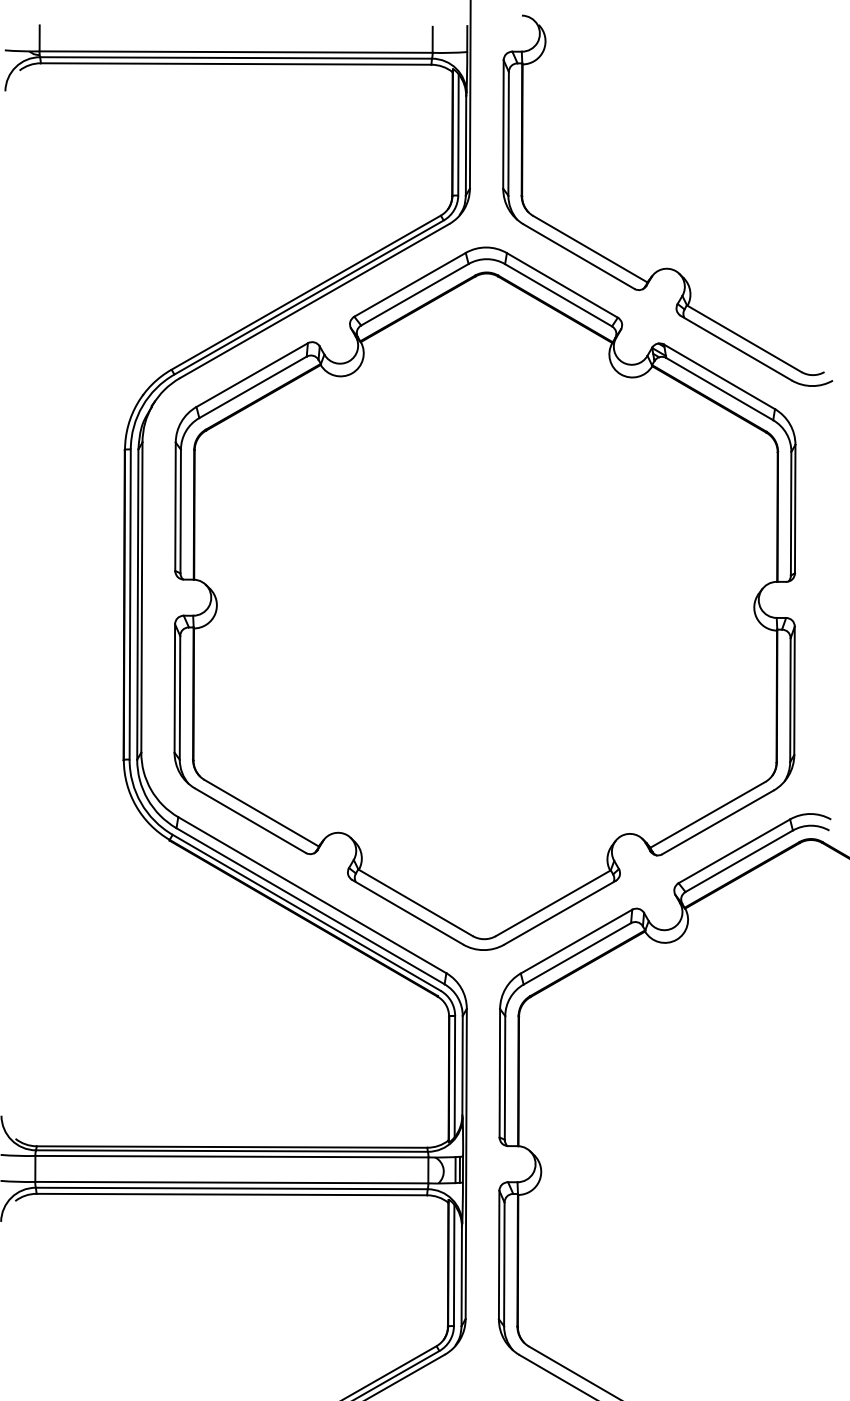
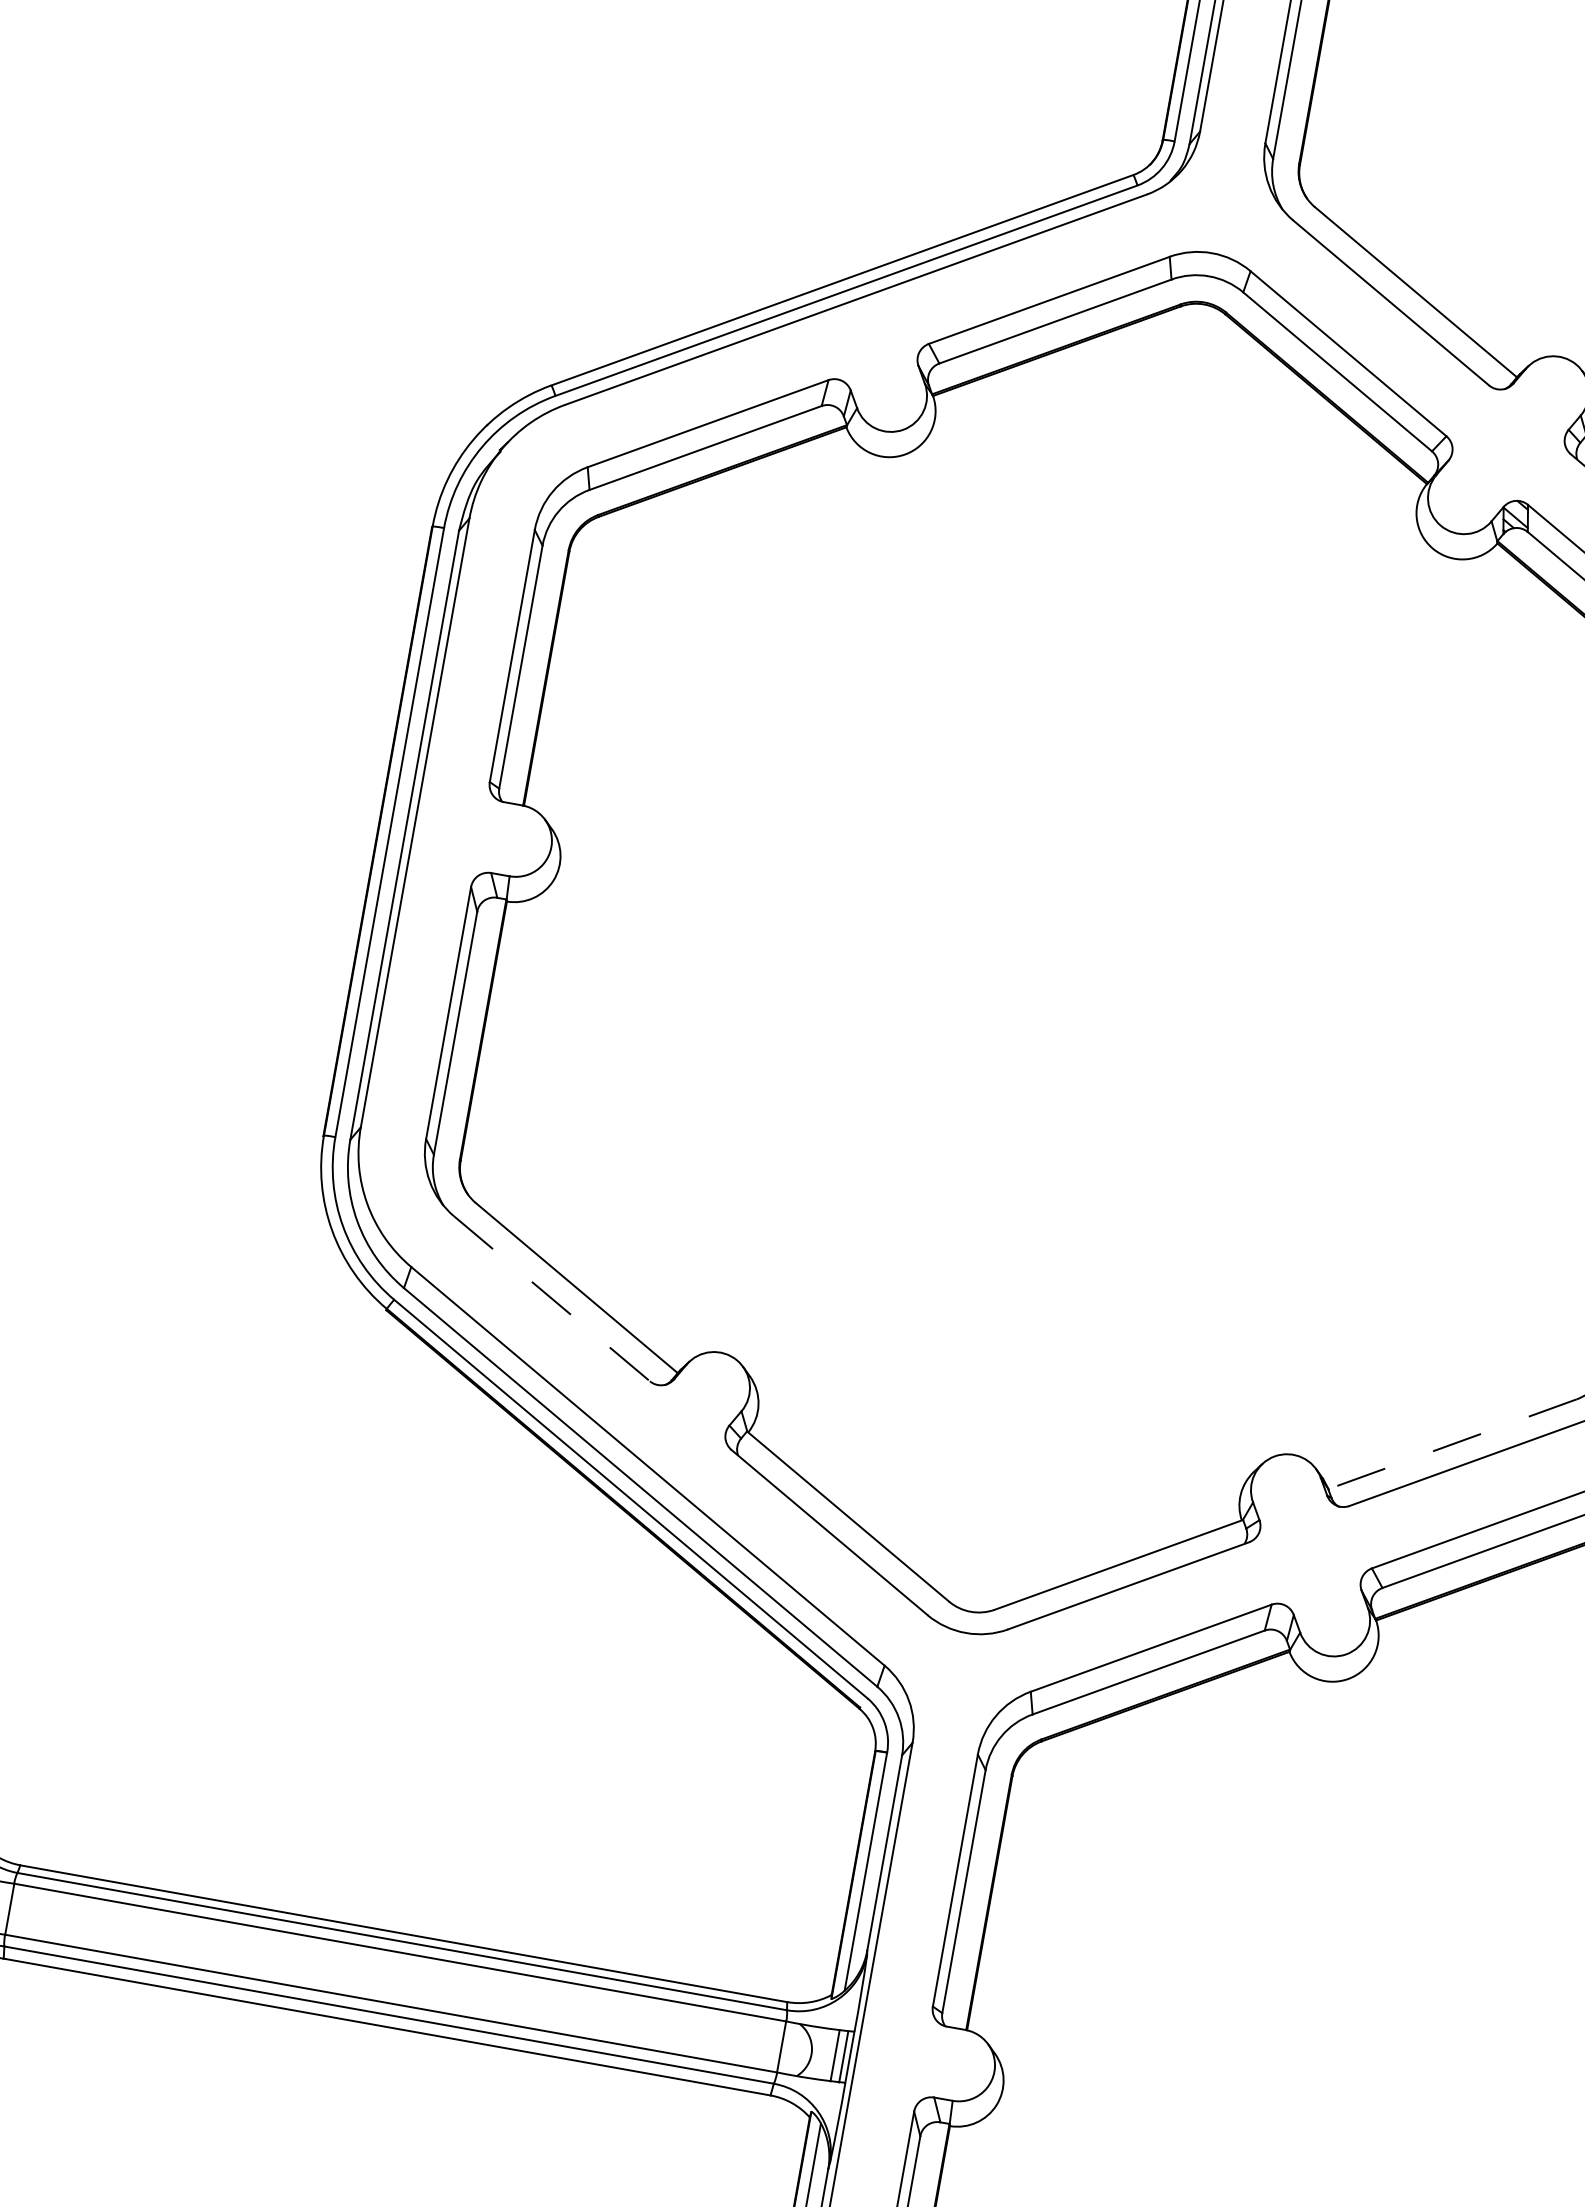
line: (707, 815) -> (1451, 1445), solid -> dashed
line: (250, 820) -> (552, 1298), solid -> dashed

